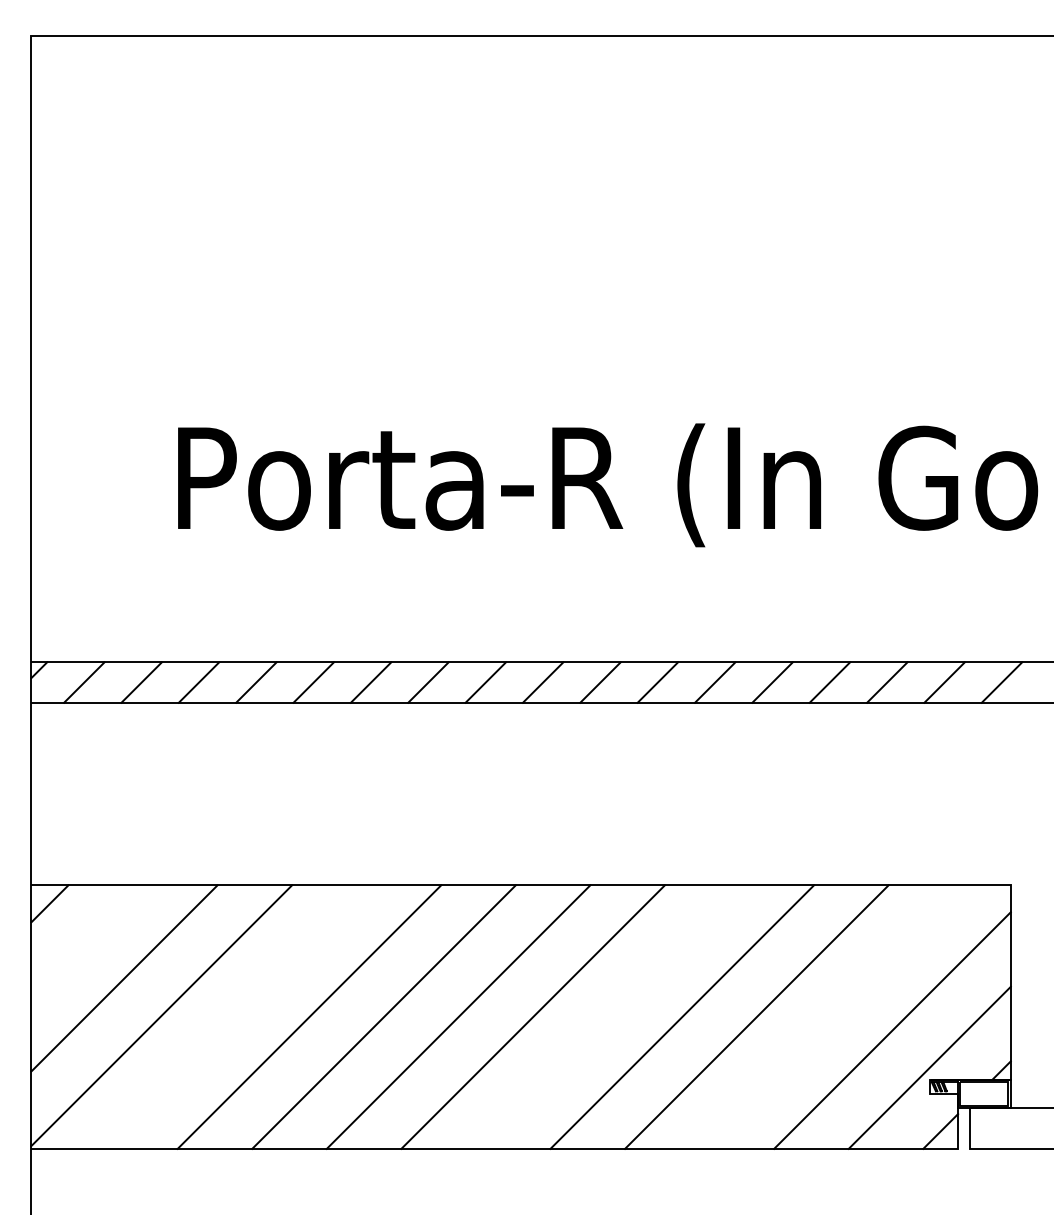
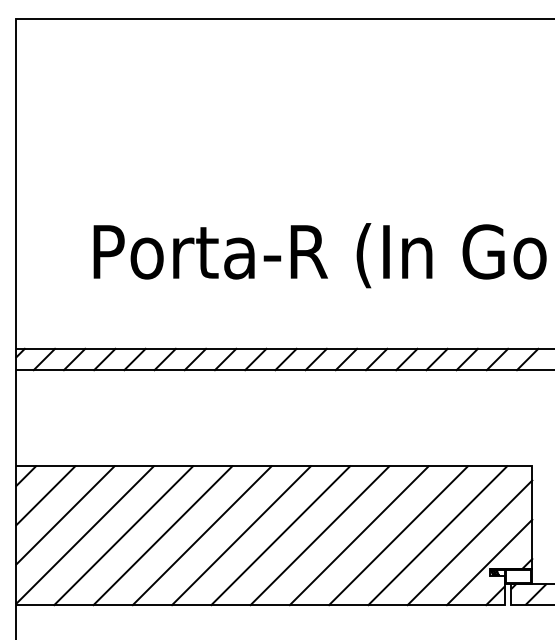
line: (86, 940) -> (45, 495), added
line: (234, 1016) -> (123, 535), added
line: (606, 1016) -> (319, 535), added
line: (830, 1016) -> (437, 535), added
hatch: (1003, 1128) -> (528, 594), added

